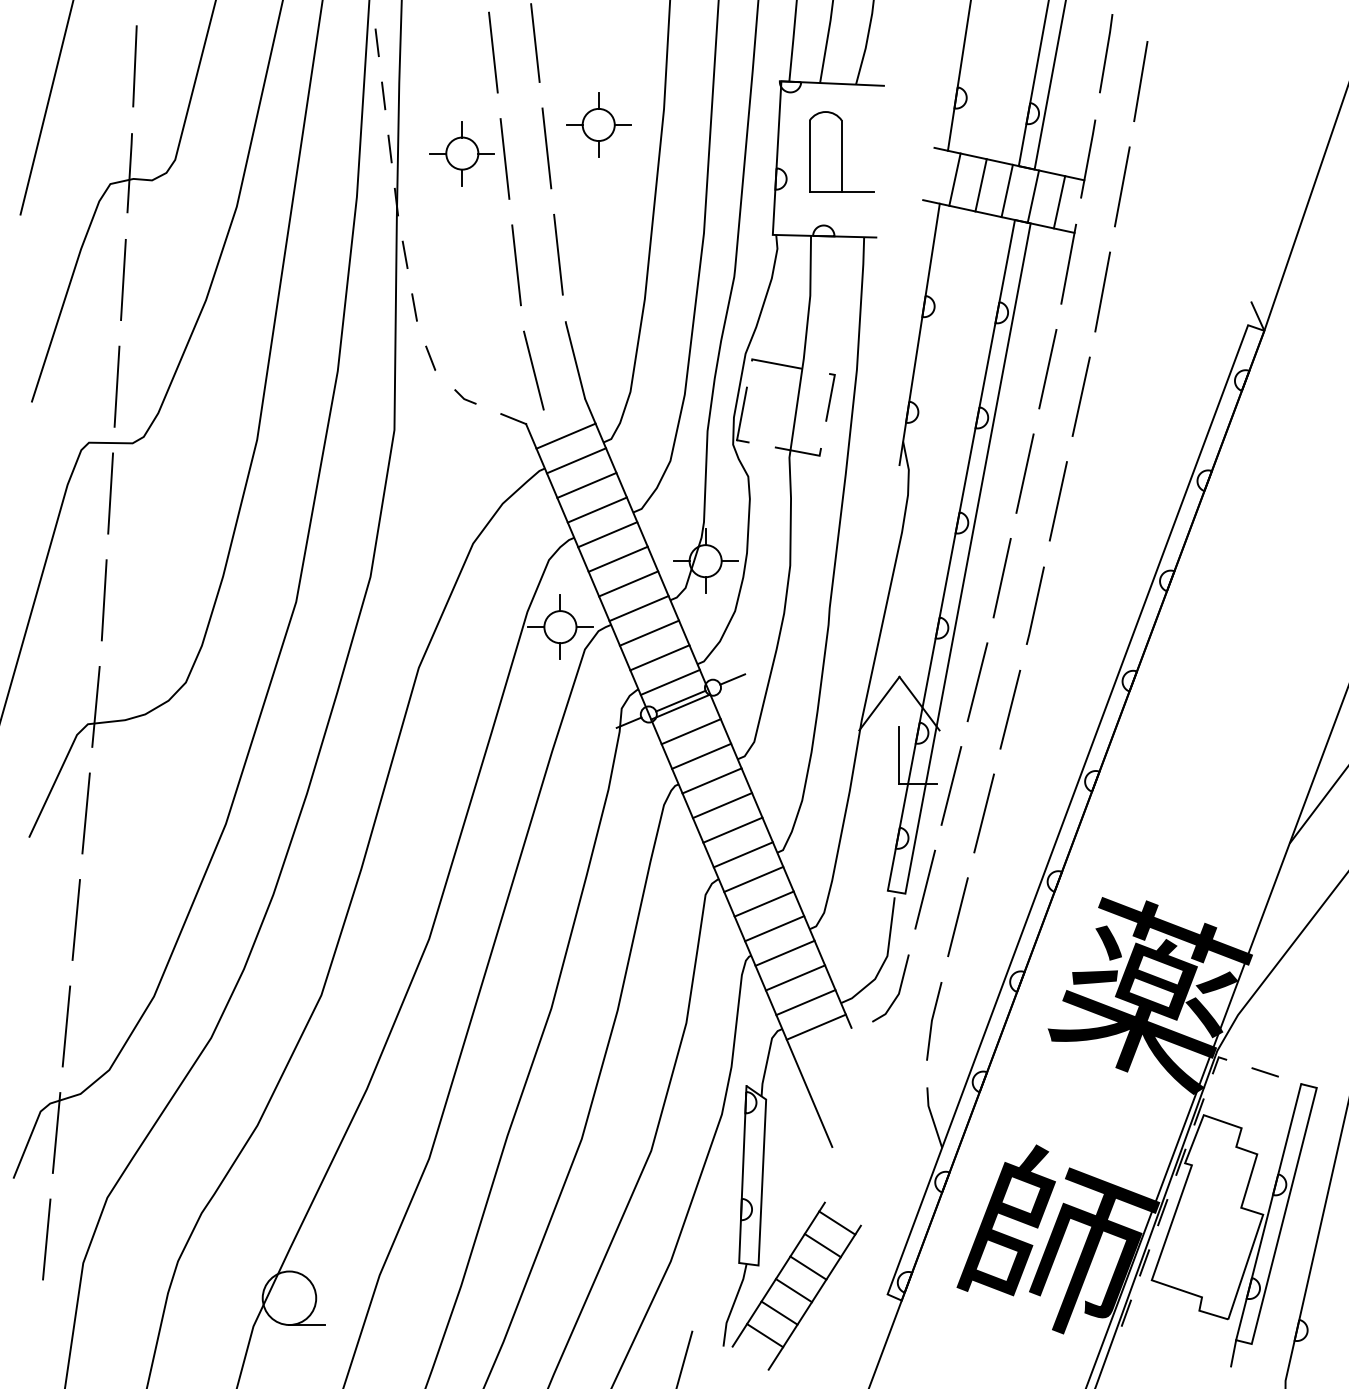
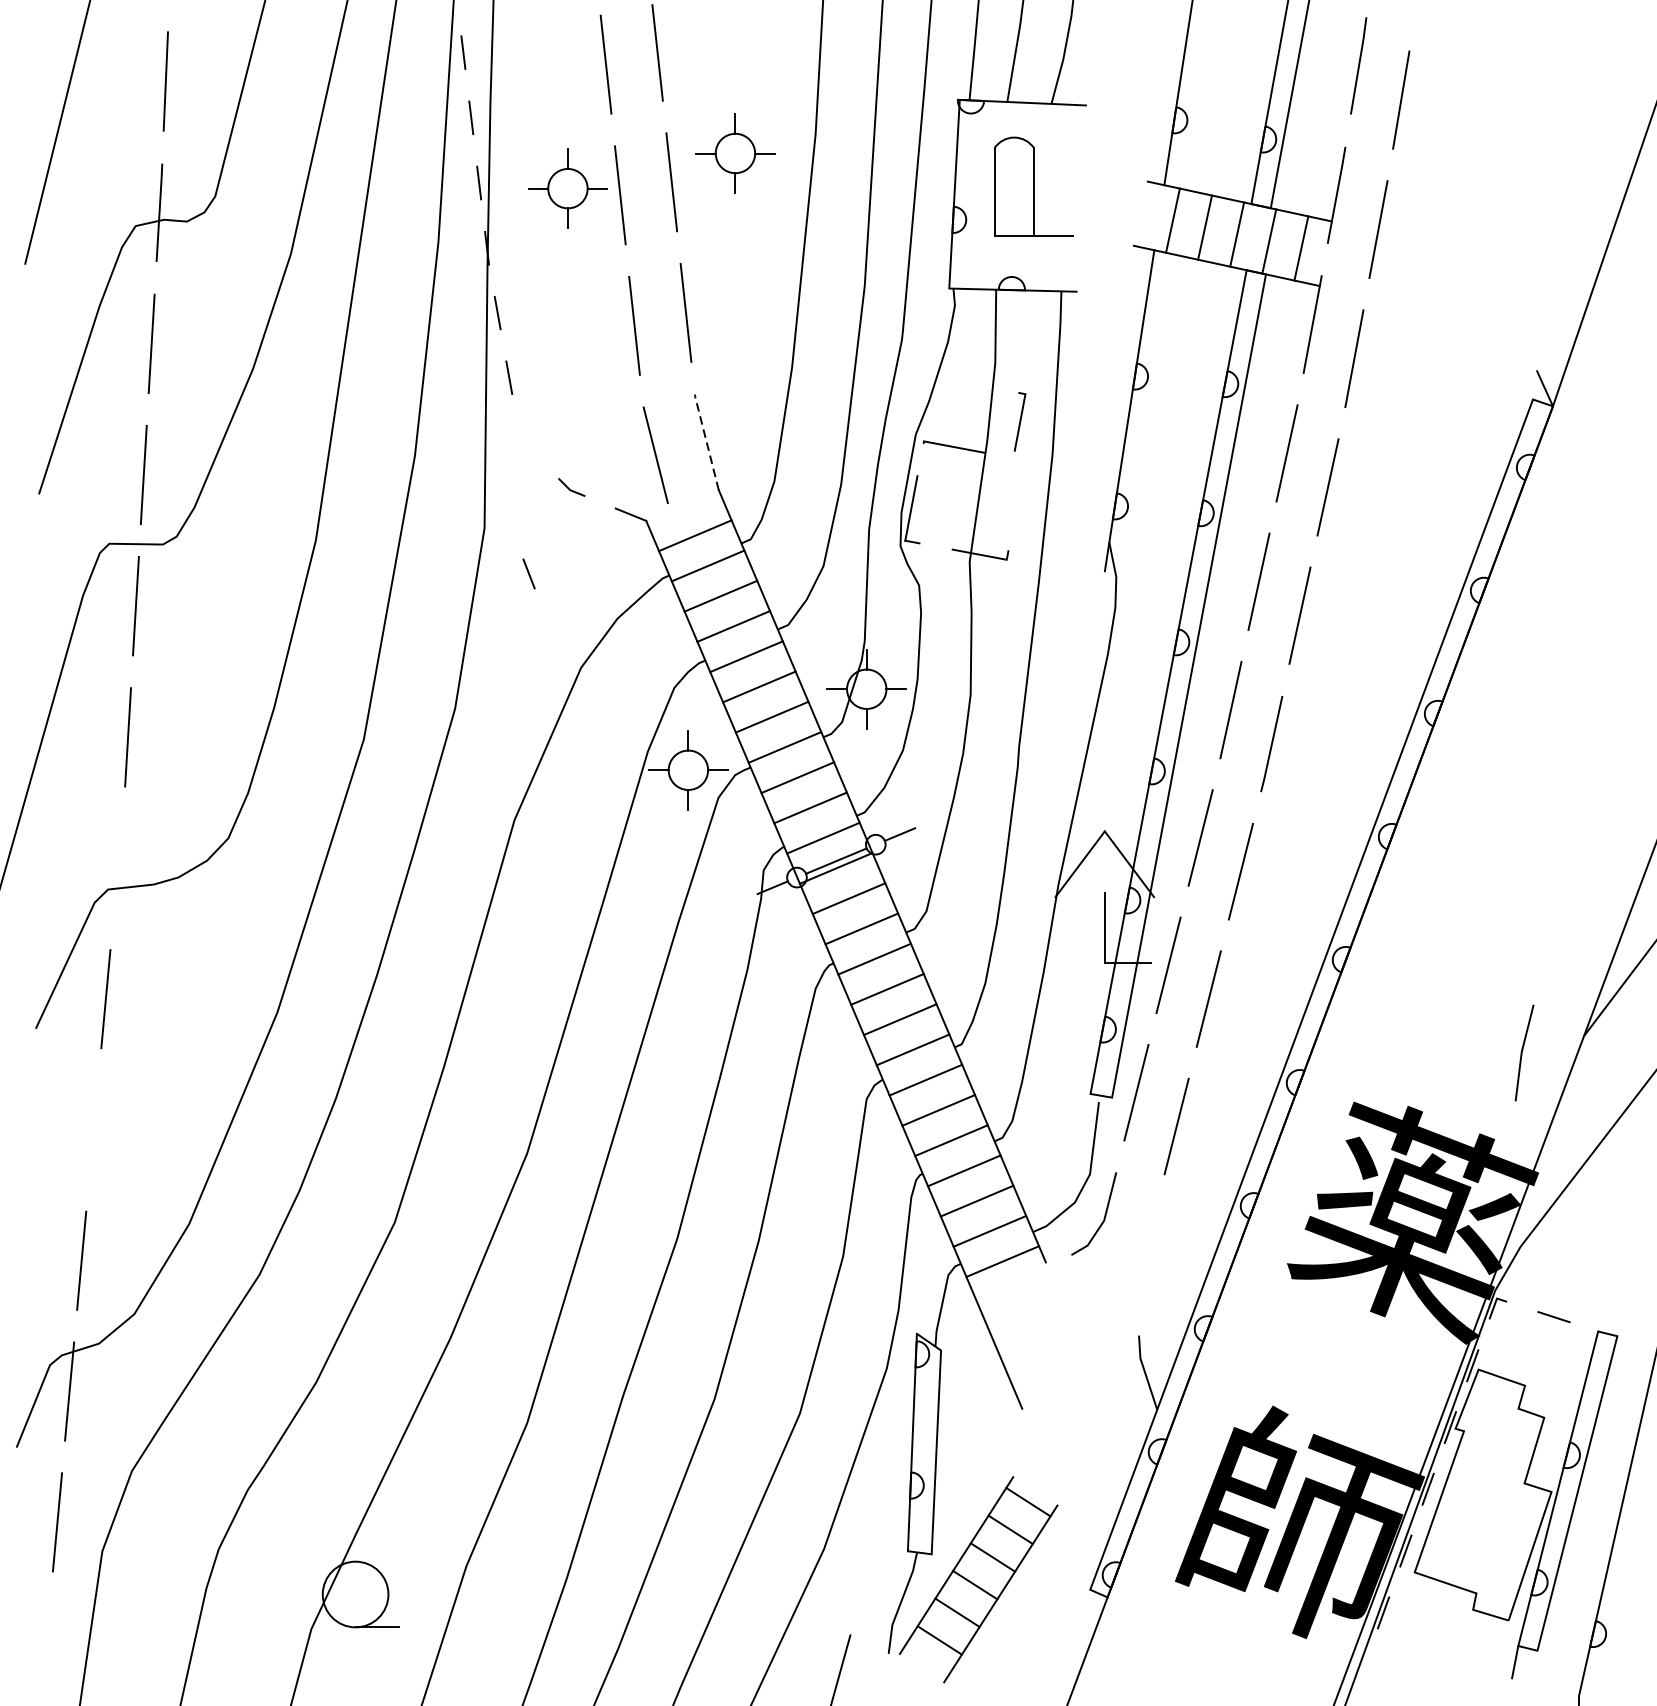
line: (430, 357) -> (528, 572), moved
line: (575, 359) -> (706, 441), solid -> dashed
line: (830, 397) -> (1020, 421), moved
line: (95, 706) -> (117, 867), removed
line: (75, 919) -> (92, 1129), removed
line: (932, 1021) -> (1522, 1053), moved

